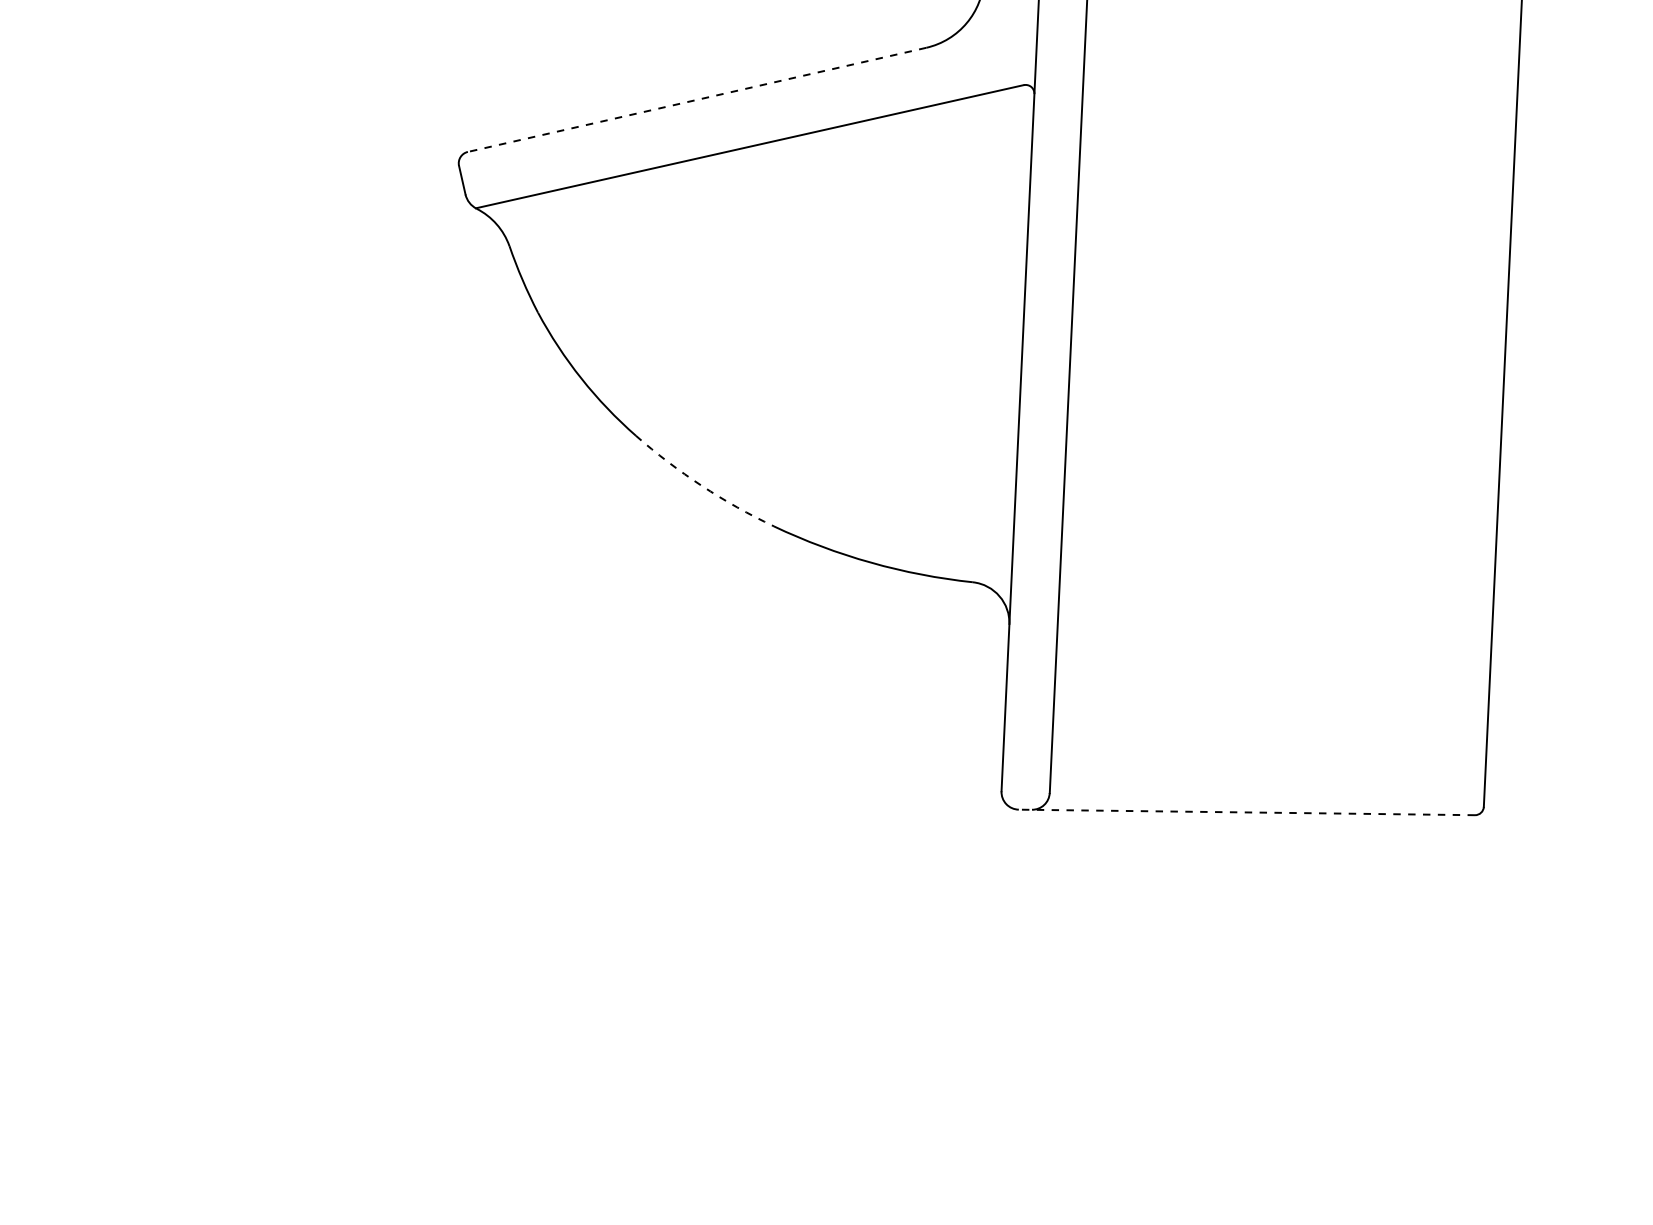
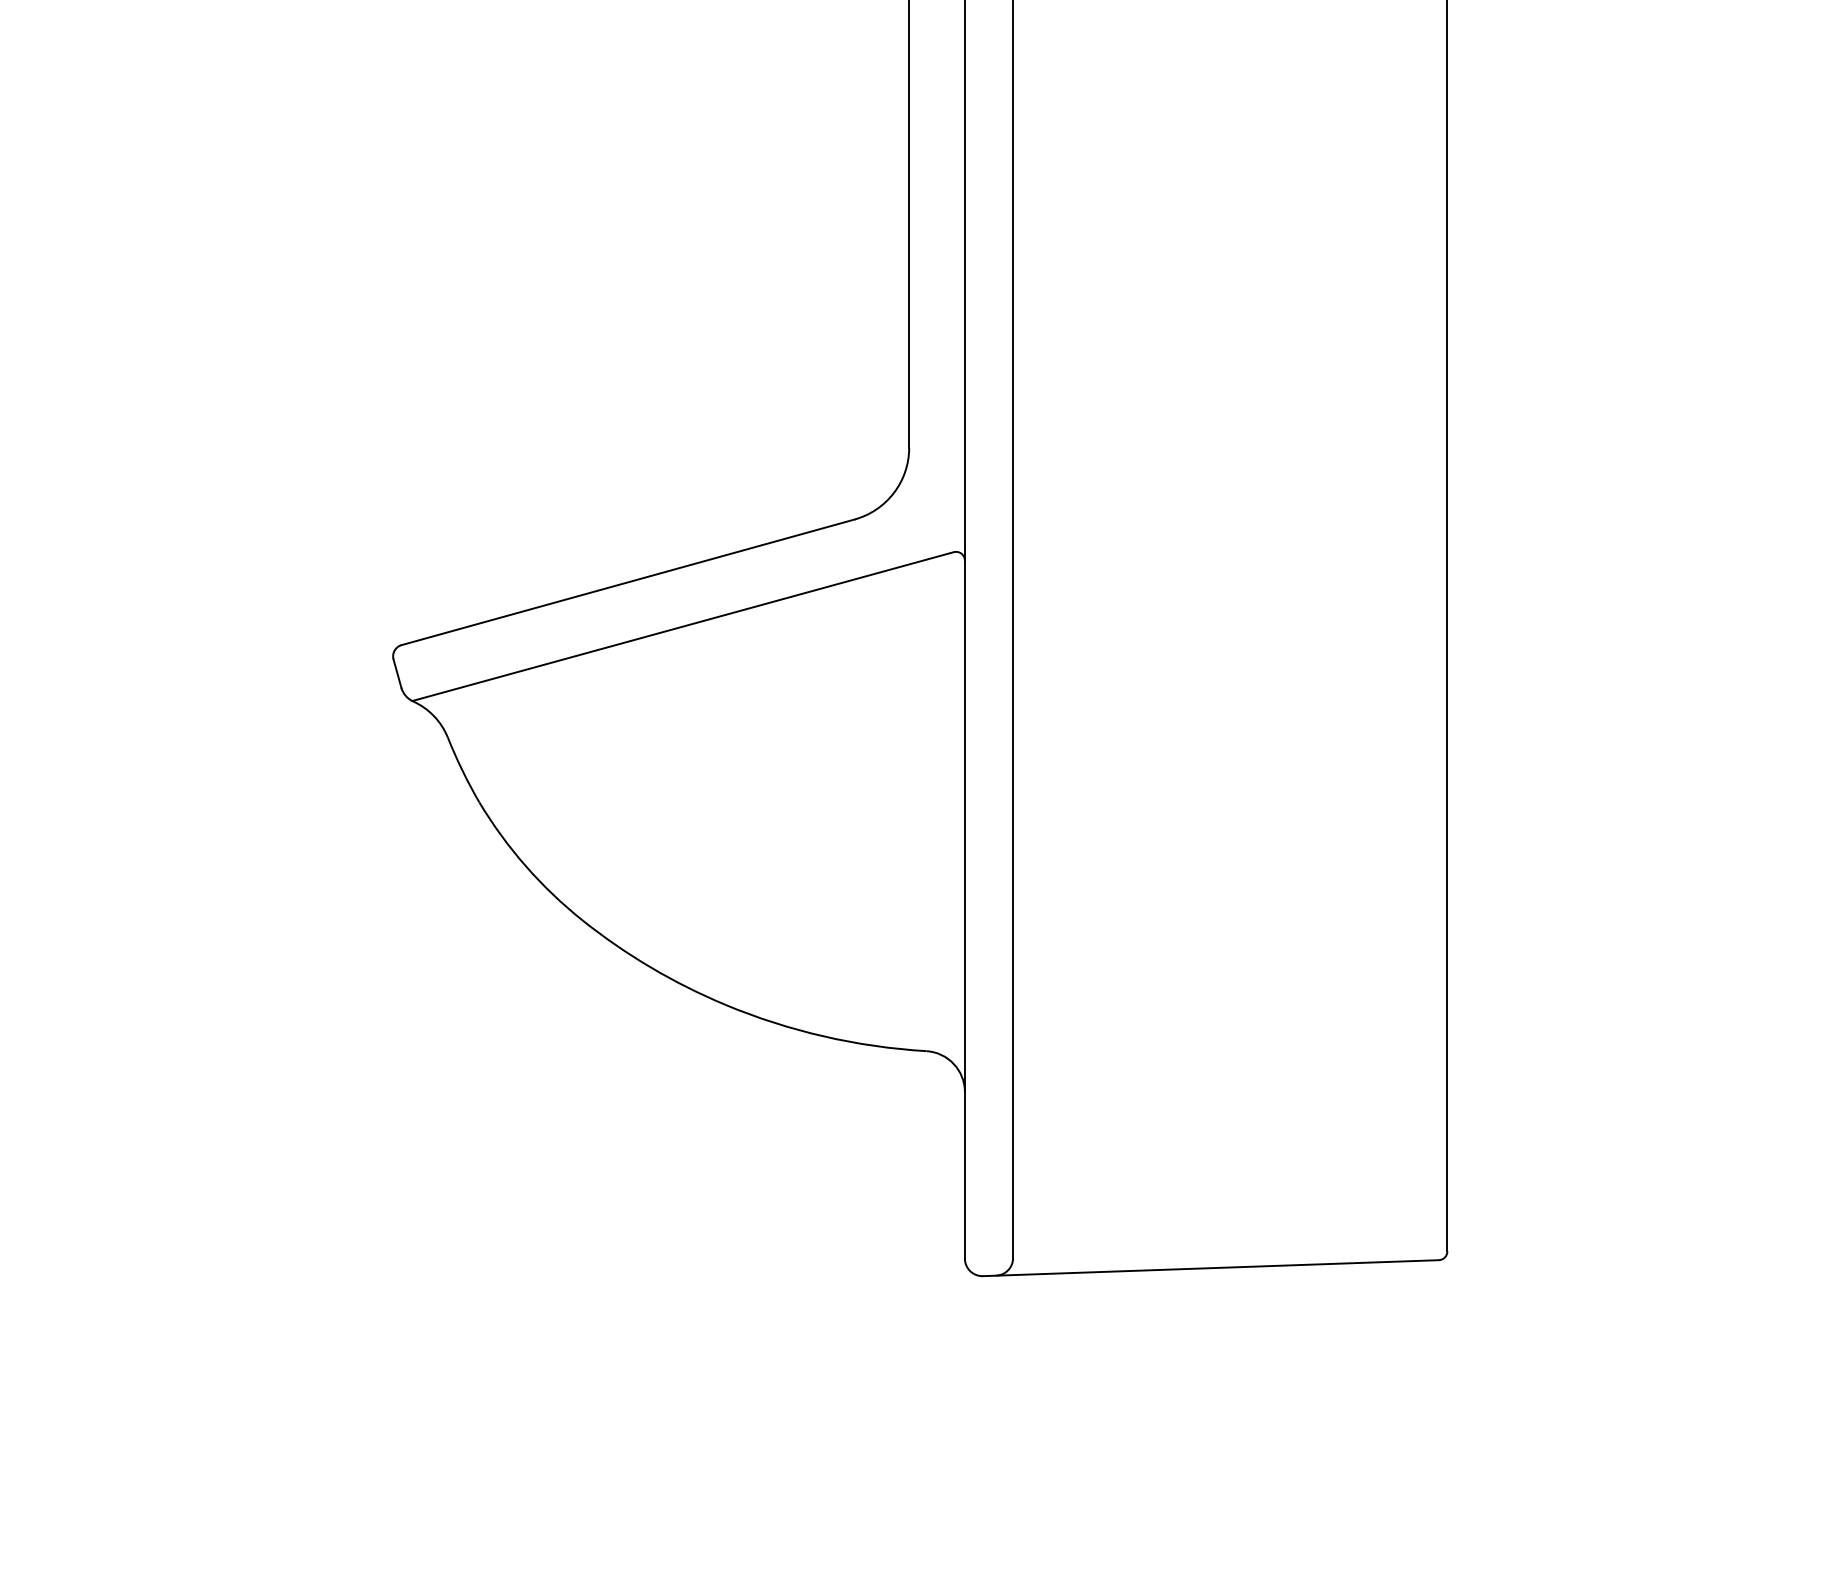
line: (696, 100) -> (627, 582), dashed -> solid
arc: (702, 485) -> (651, 967), dashed -> solid
line: (1246, 812) -> (1210, 1268), dashed -> solid

